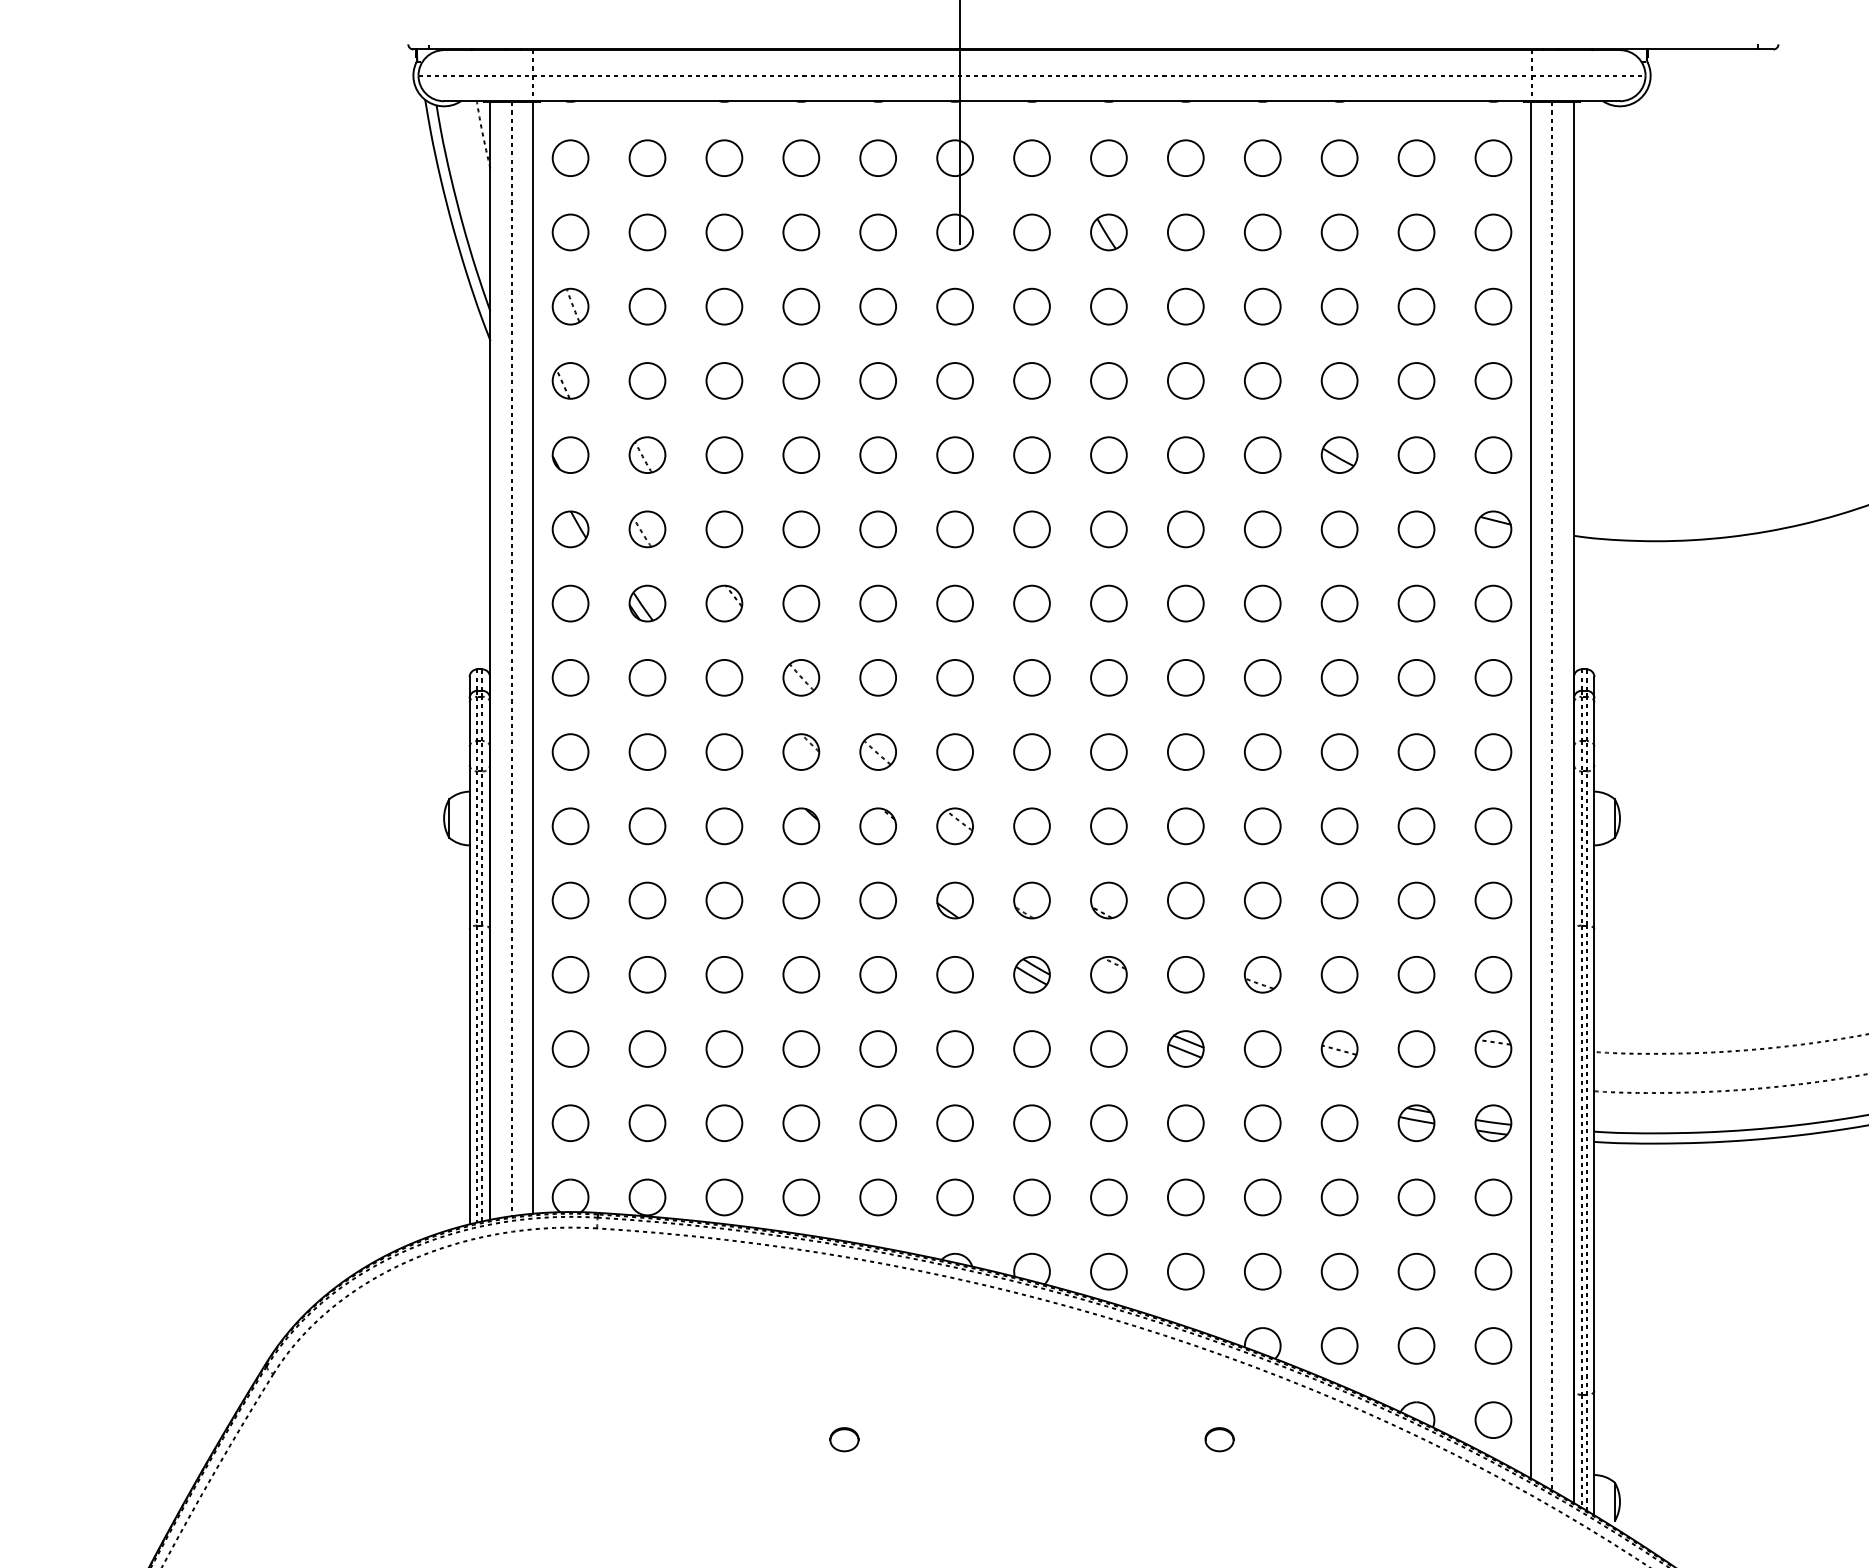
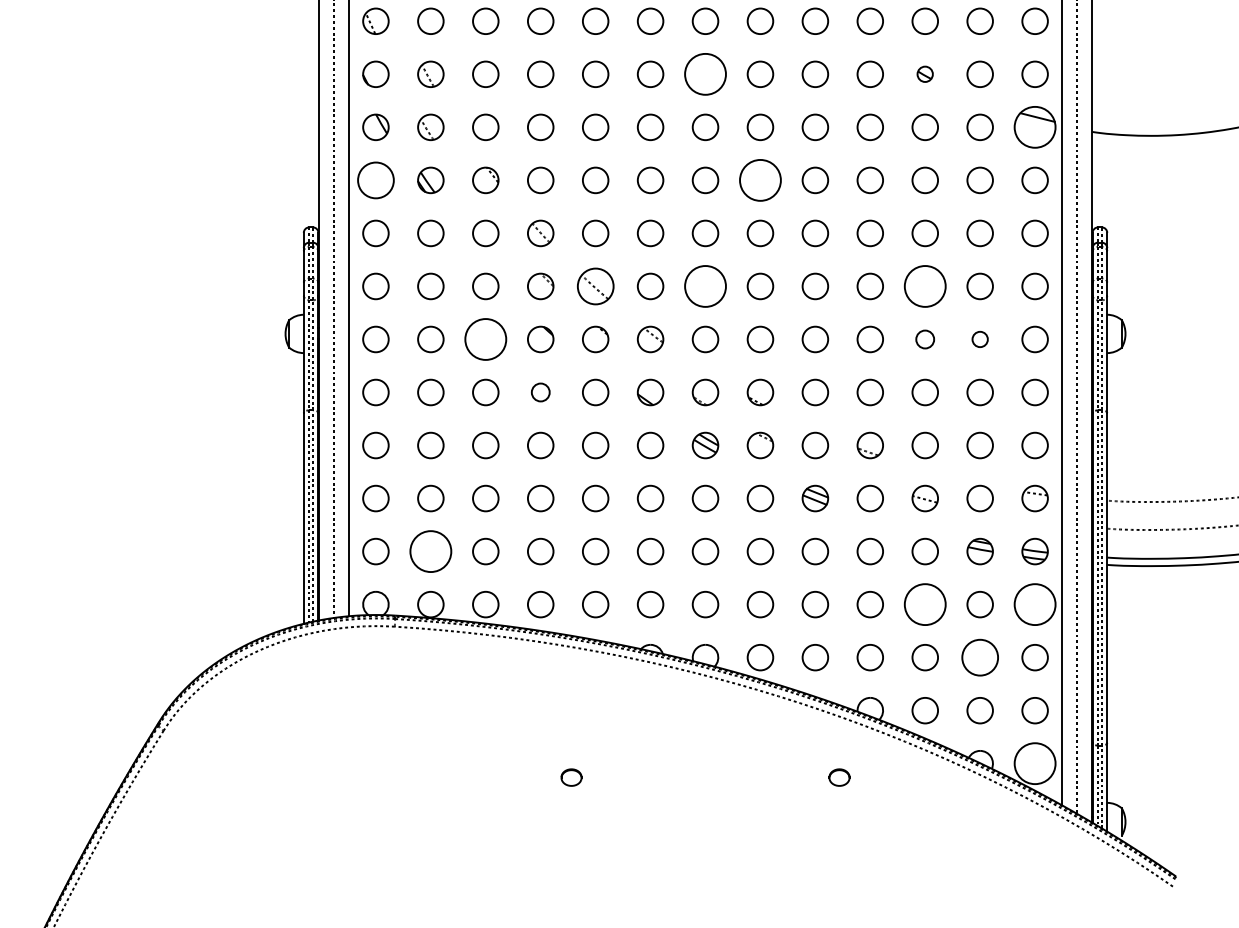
part: (1339, 454) -> (925, 73), size x0.6
circle: (1031, 455) -> (705, 74), size x1.6
part: (1493, 529) -> (1035, 127), size x1.6
circle: (570, 603) -> (375, 180), size x1.4
circle: (1108, 603) -> (760, 180), size x1.6
part: (877, 751) -> (595, 286), size x1.4
circle: (1031, 751) -> (705, 286), size x1.6
circle: (1339, 751) -> (925, 286), size x1.6
circle: (724, 826) -> (485, 339), size x1.6
circle: (1339, 826) -> (925, 339), size x0.7
circle: (1416, 826) -> (980, 339), size x0.6
circle: (801, 900) -> (540, 392), size x0.7
circle: (647, 1123) -> (430, 551), size x1.6
circle: (1339, 1197) -> (925, 604), size x1.6
circle: (1493, 1197) -> (1035, 604), size x1.6
circle: (1416, 1271) -> (980, 657), size x1.4
circle: (1493, 1420) -> (1035, 763), size x1.6

